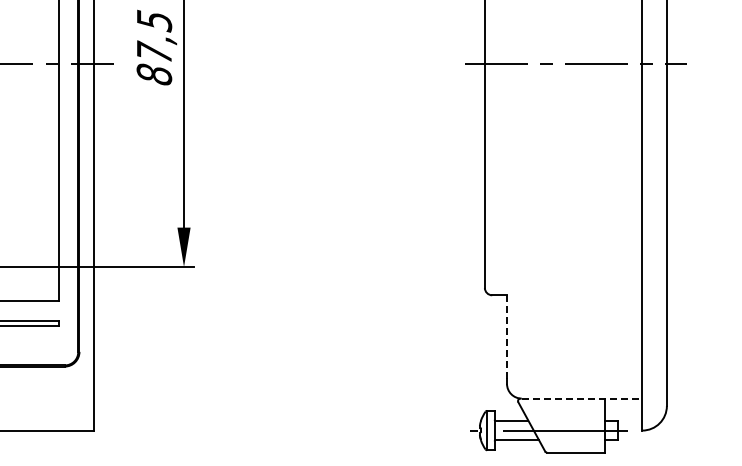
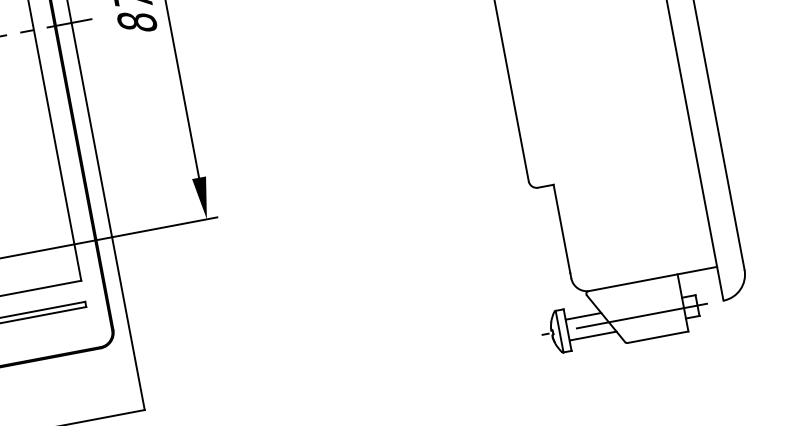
line: (507, 337) -> (562, 229), dashed -> solid
line: (582, 398) -> (653, 278), dashed -> solid

